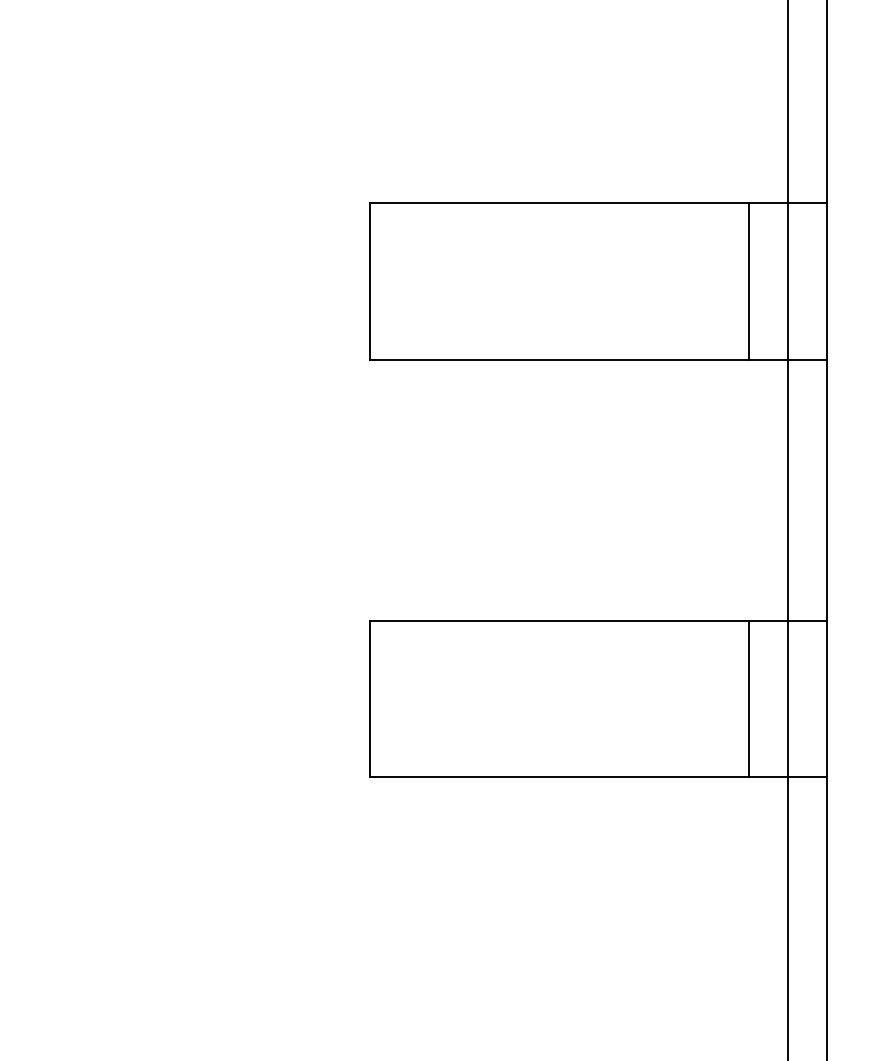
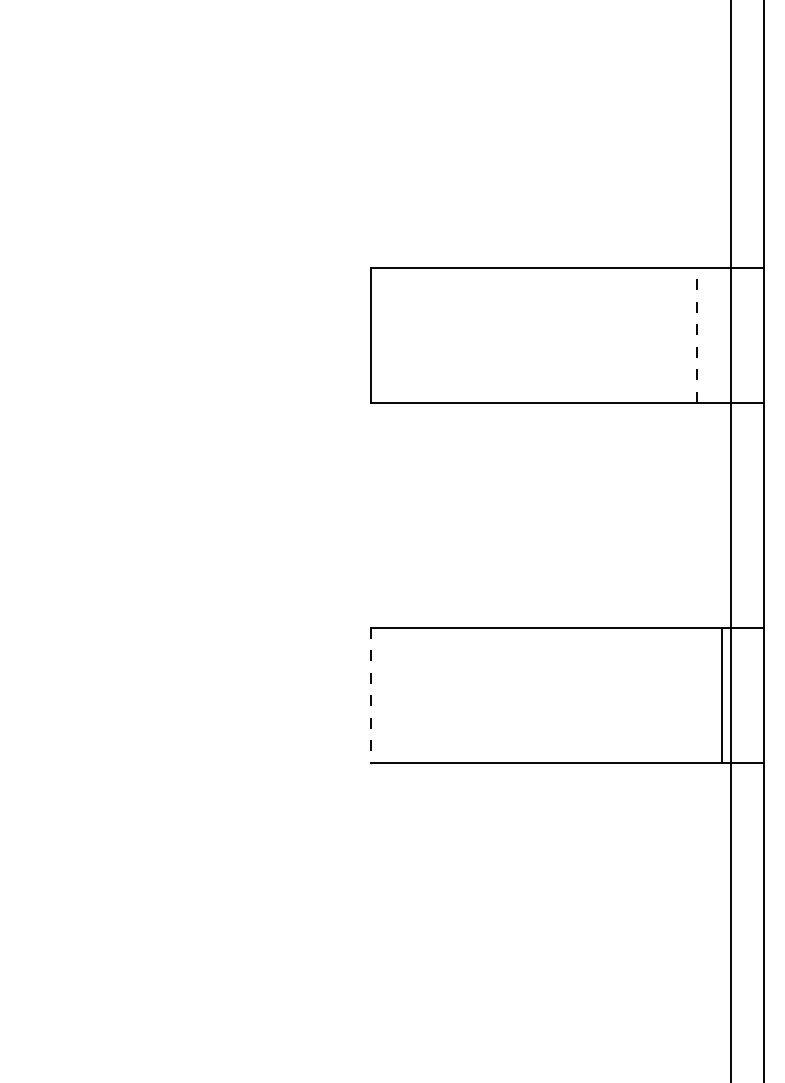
line: (748, 280) -> (696, 334), solid -> dashed
line: (748, 698) -> (721, 694), moved
line: (370, 699) -> (370, 695), solid -> dashed

